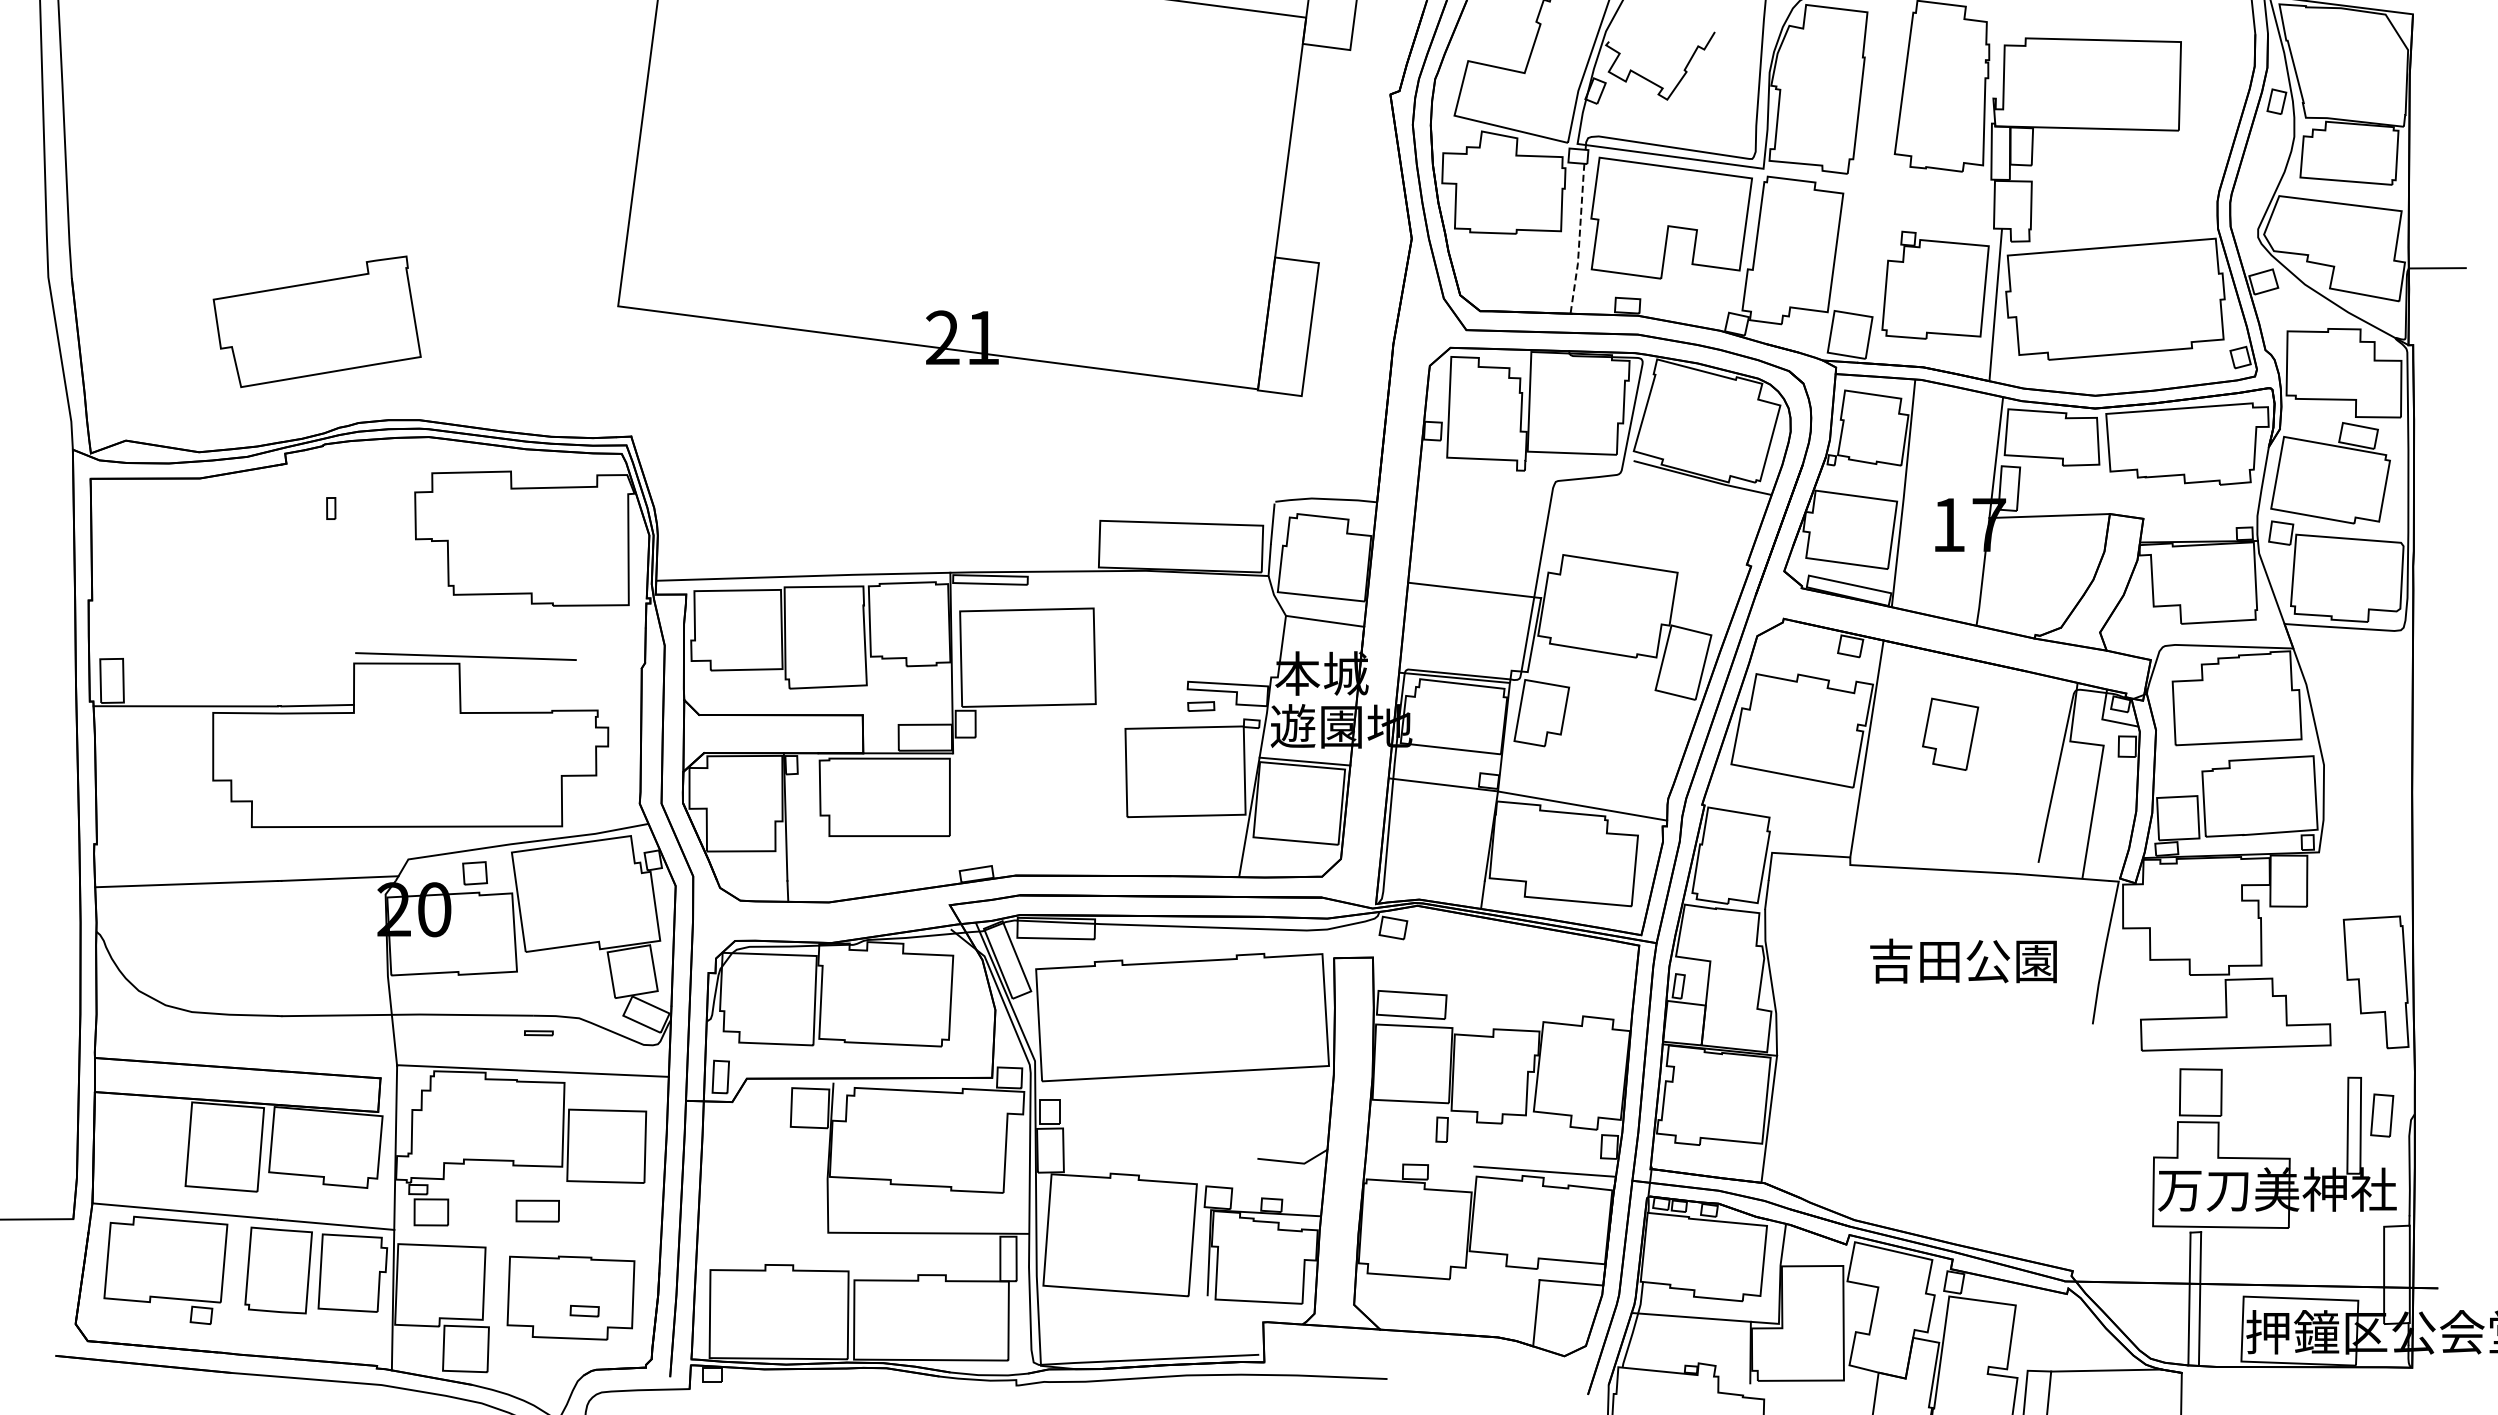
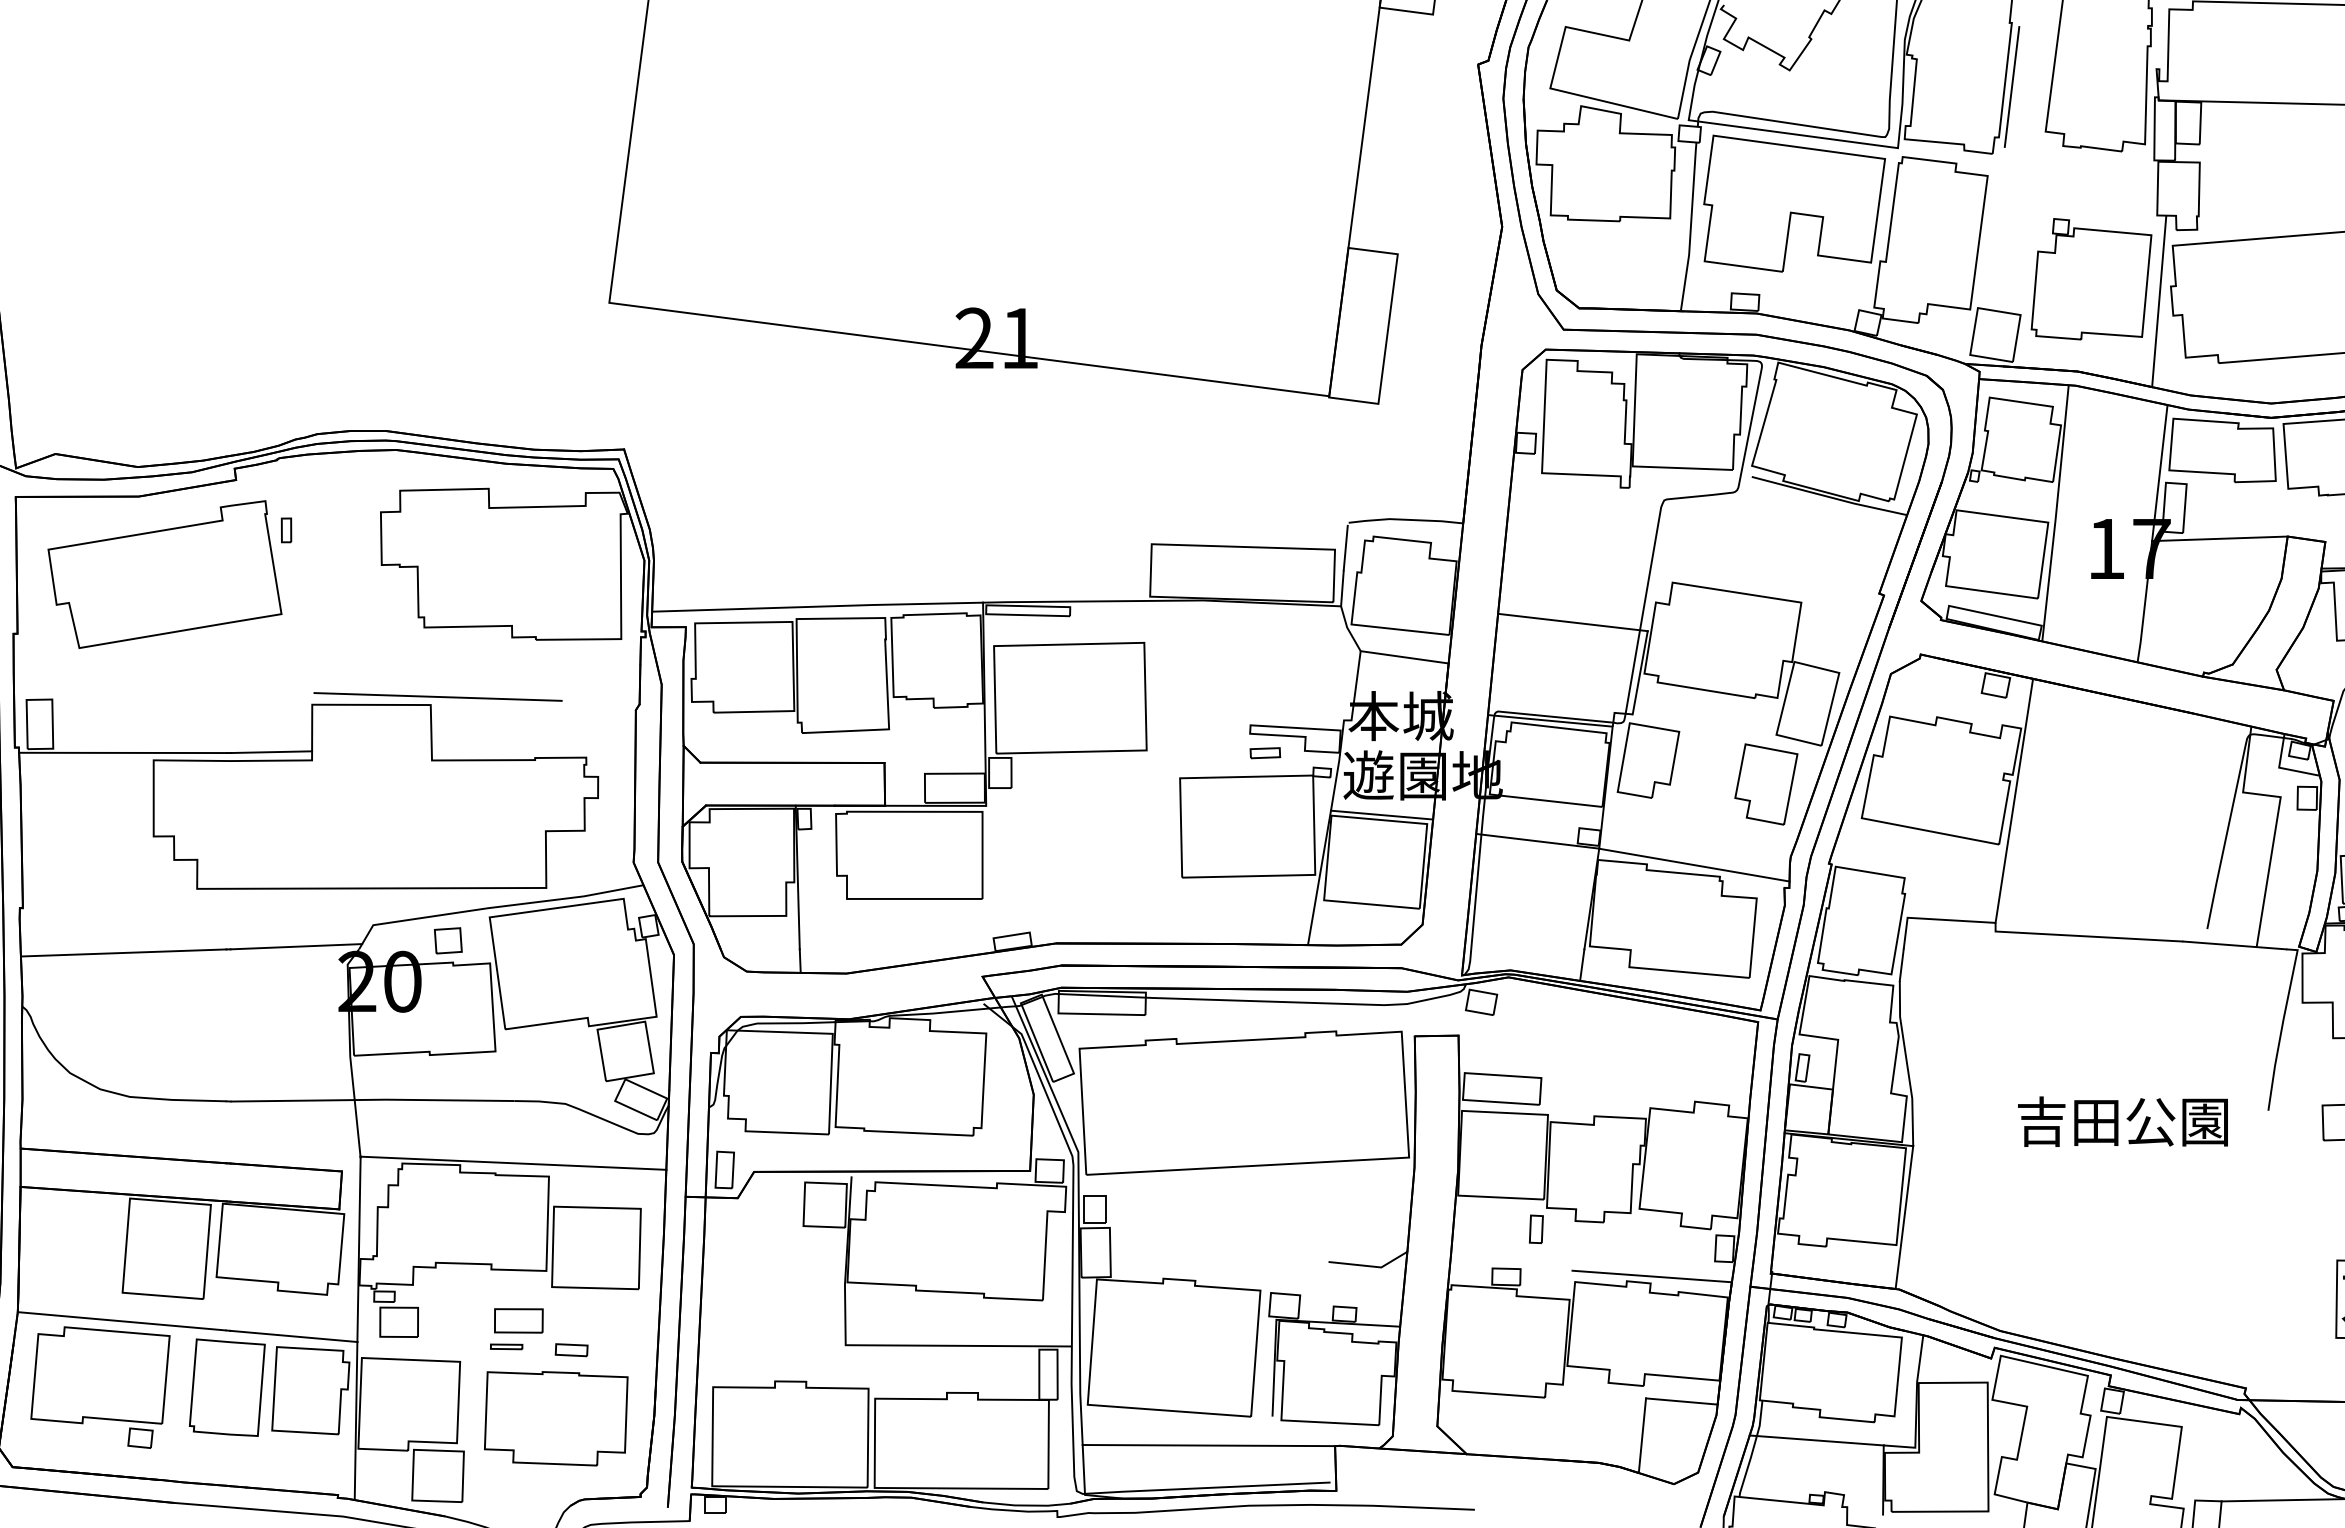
line: (1864, 114) -> (2011, 87), added
line: (1579, 238) -> (1690, 226), dashed -> solid
part: (316, 321) -> (164, 574), moved
part: (1950, 733) -> (1766, 783), moved
text: (1963, 960) -> (2122, 1121), moved
part: (538, 1033) -> (506, 1347), moved
part: (584, 1310) -> (571, 1349), moved
line: (1150, 1321) -> (1208, 1445), added

